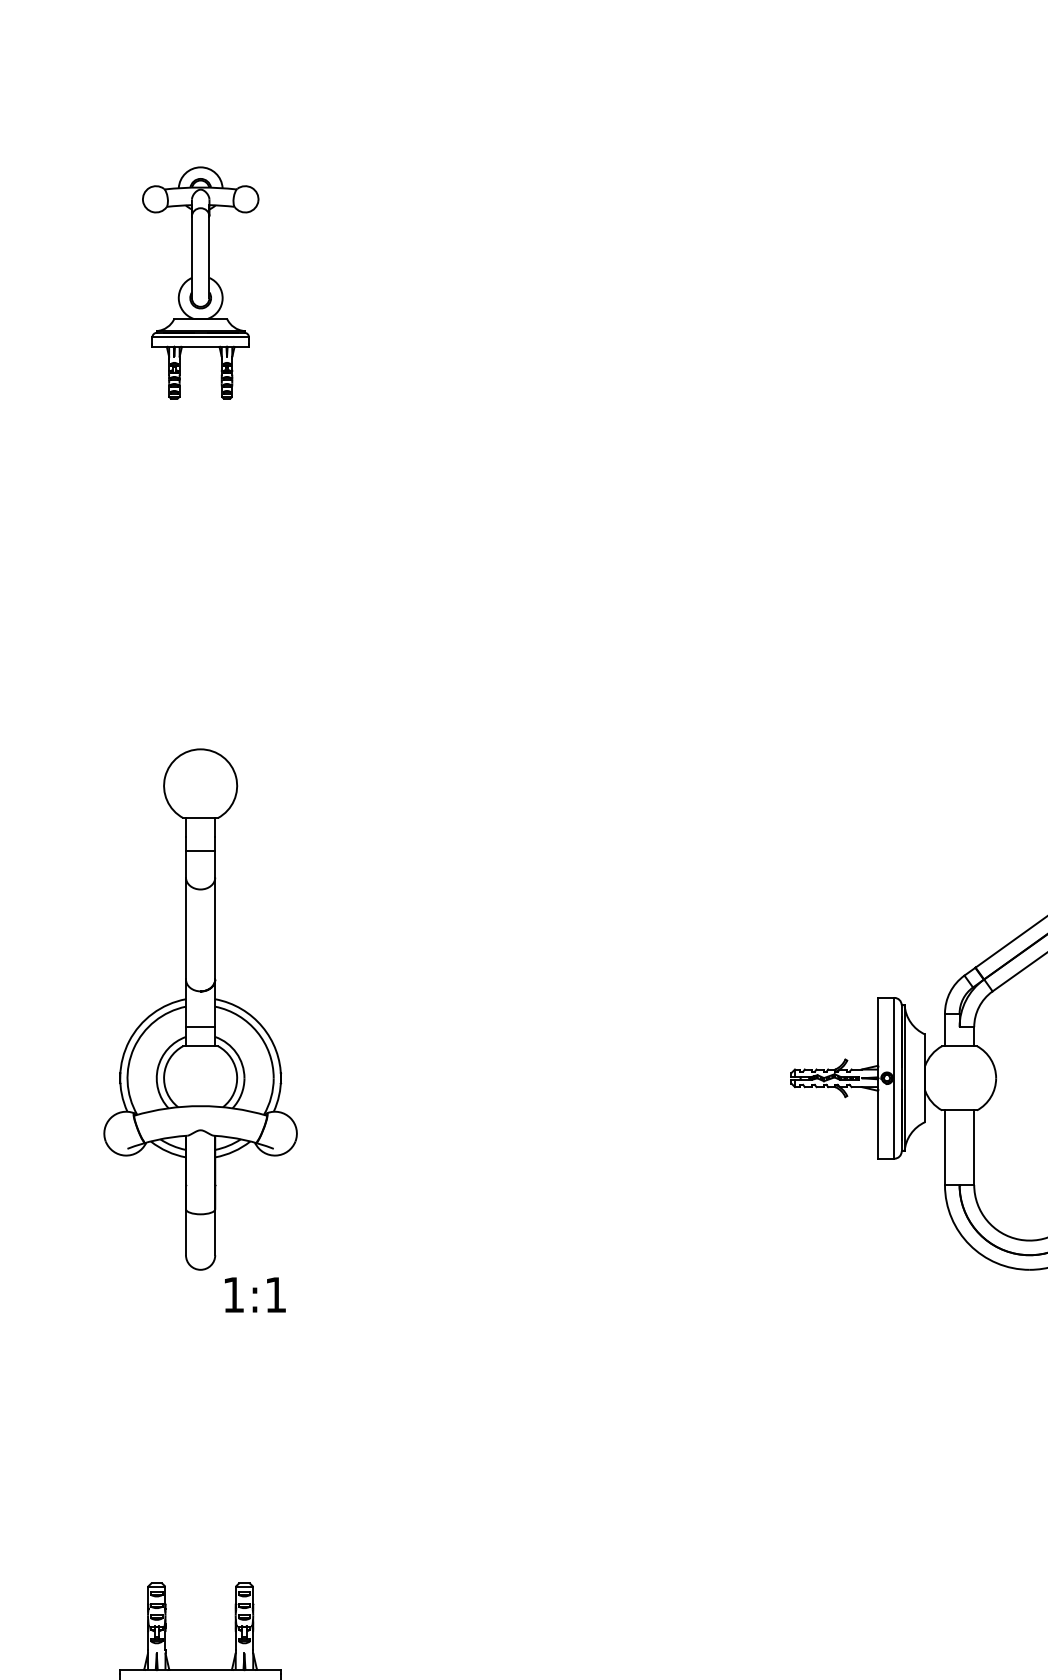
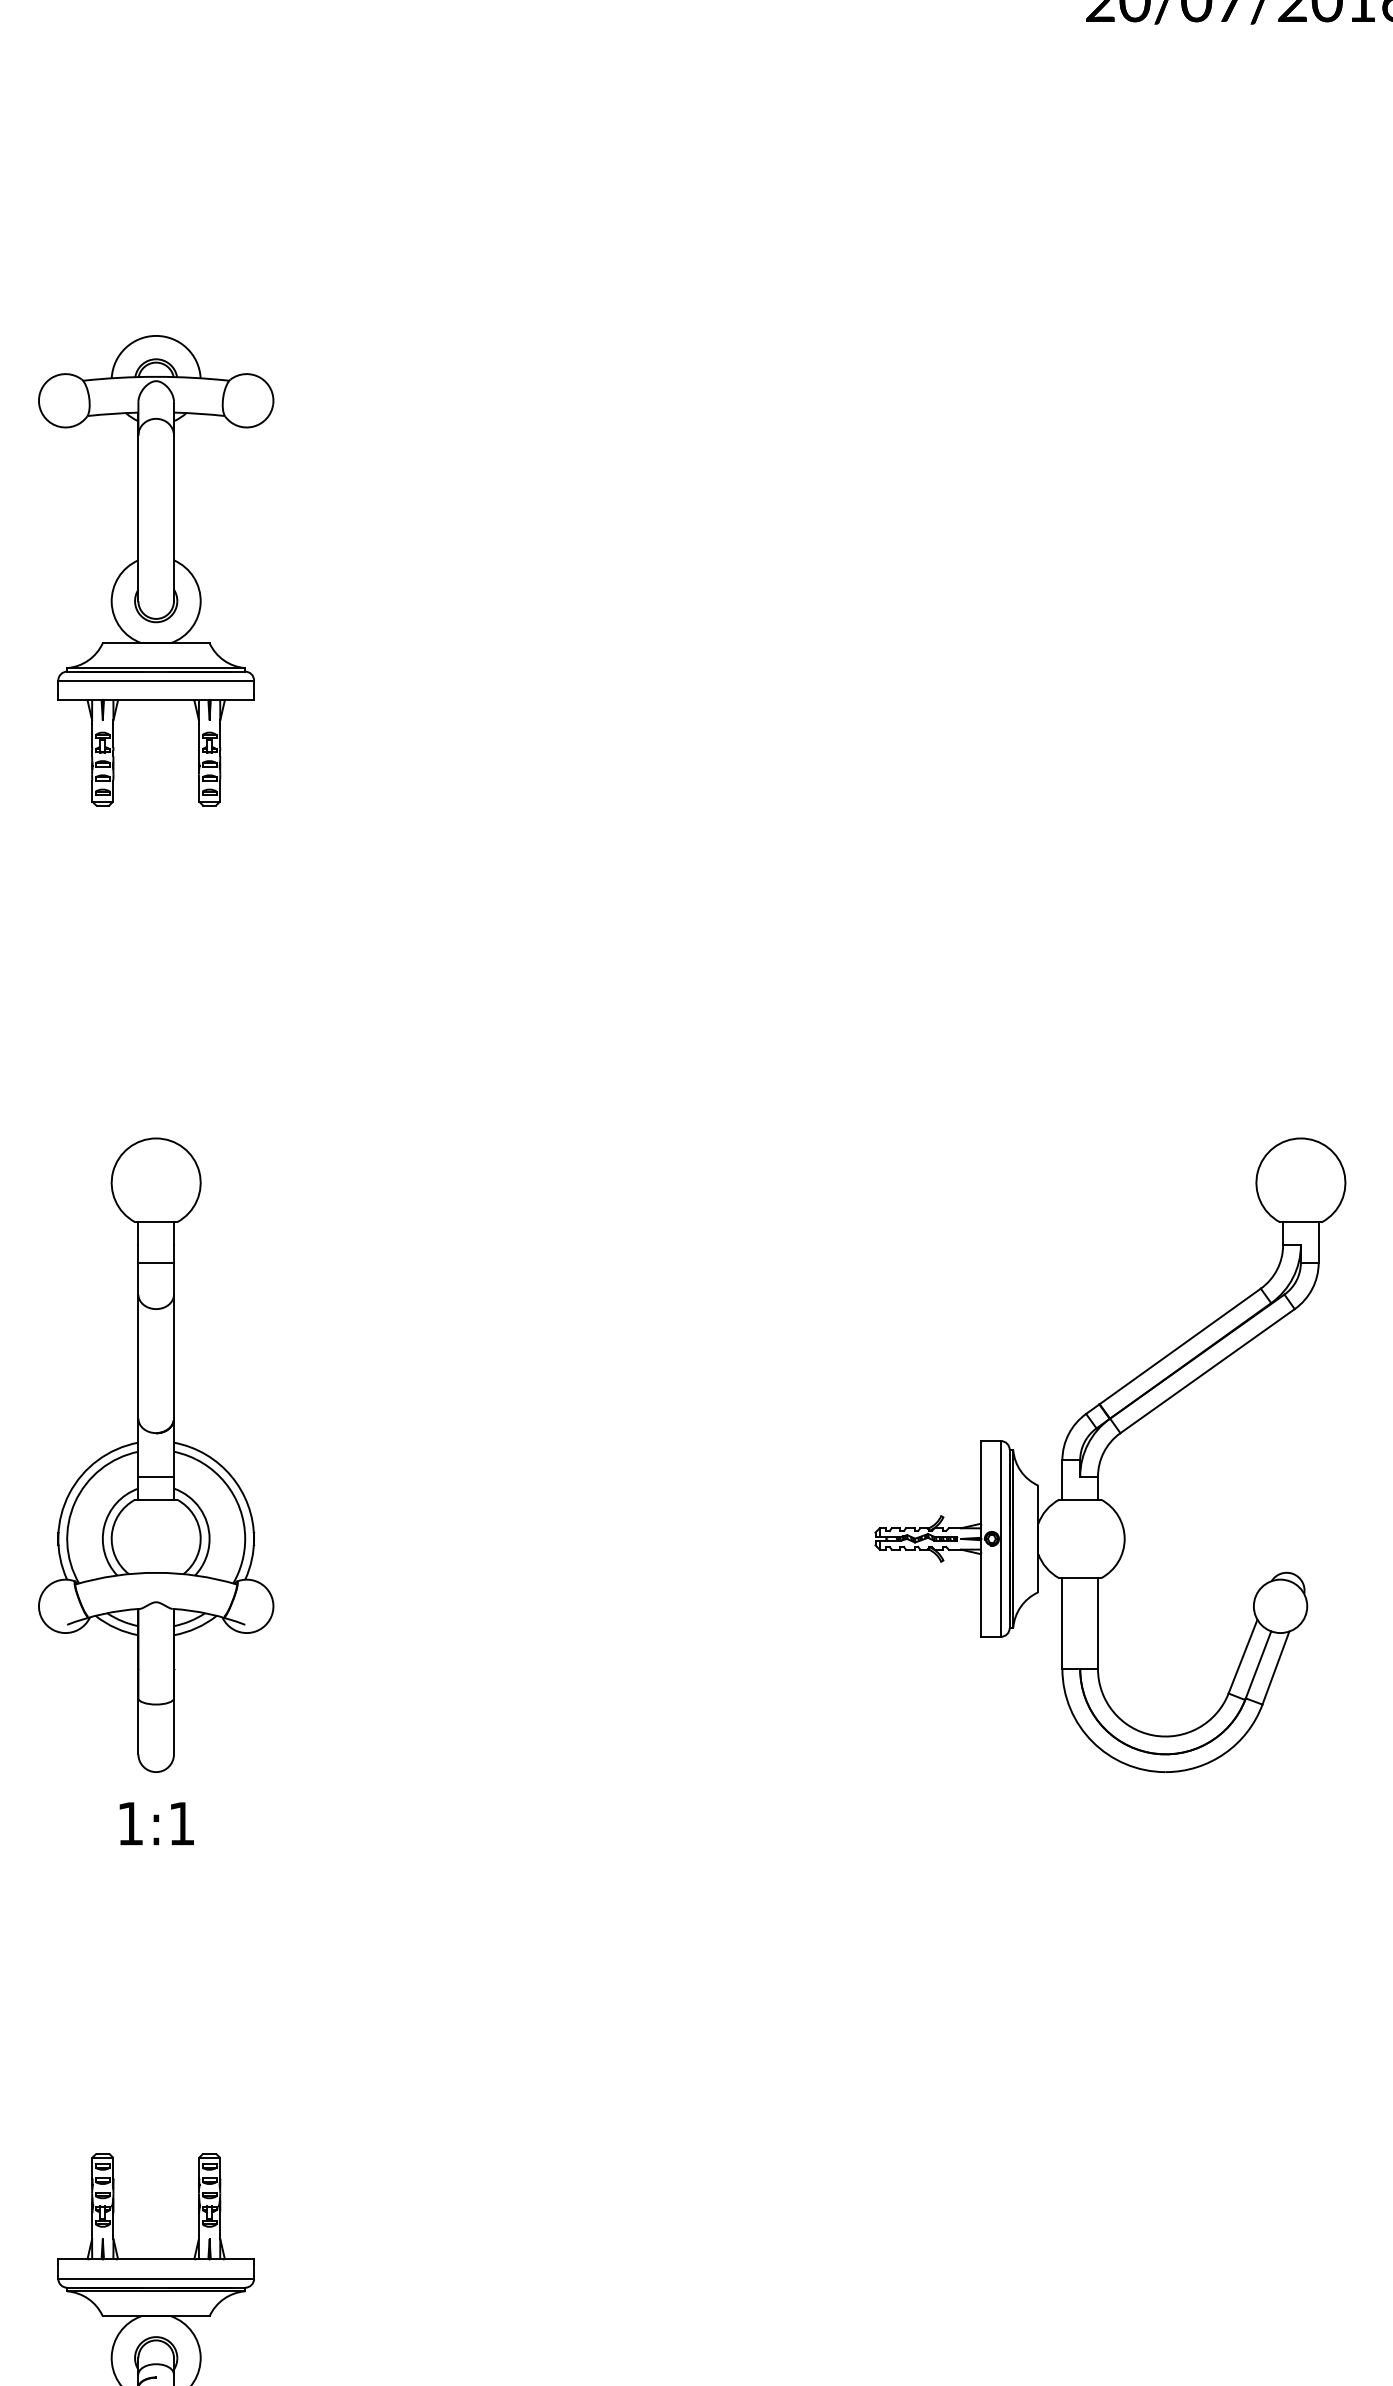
part: (200, 282) -> (156, 570), size x1.67
text: (255, 1294) -> (156, 1823), moved

